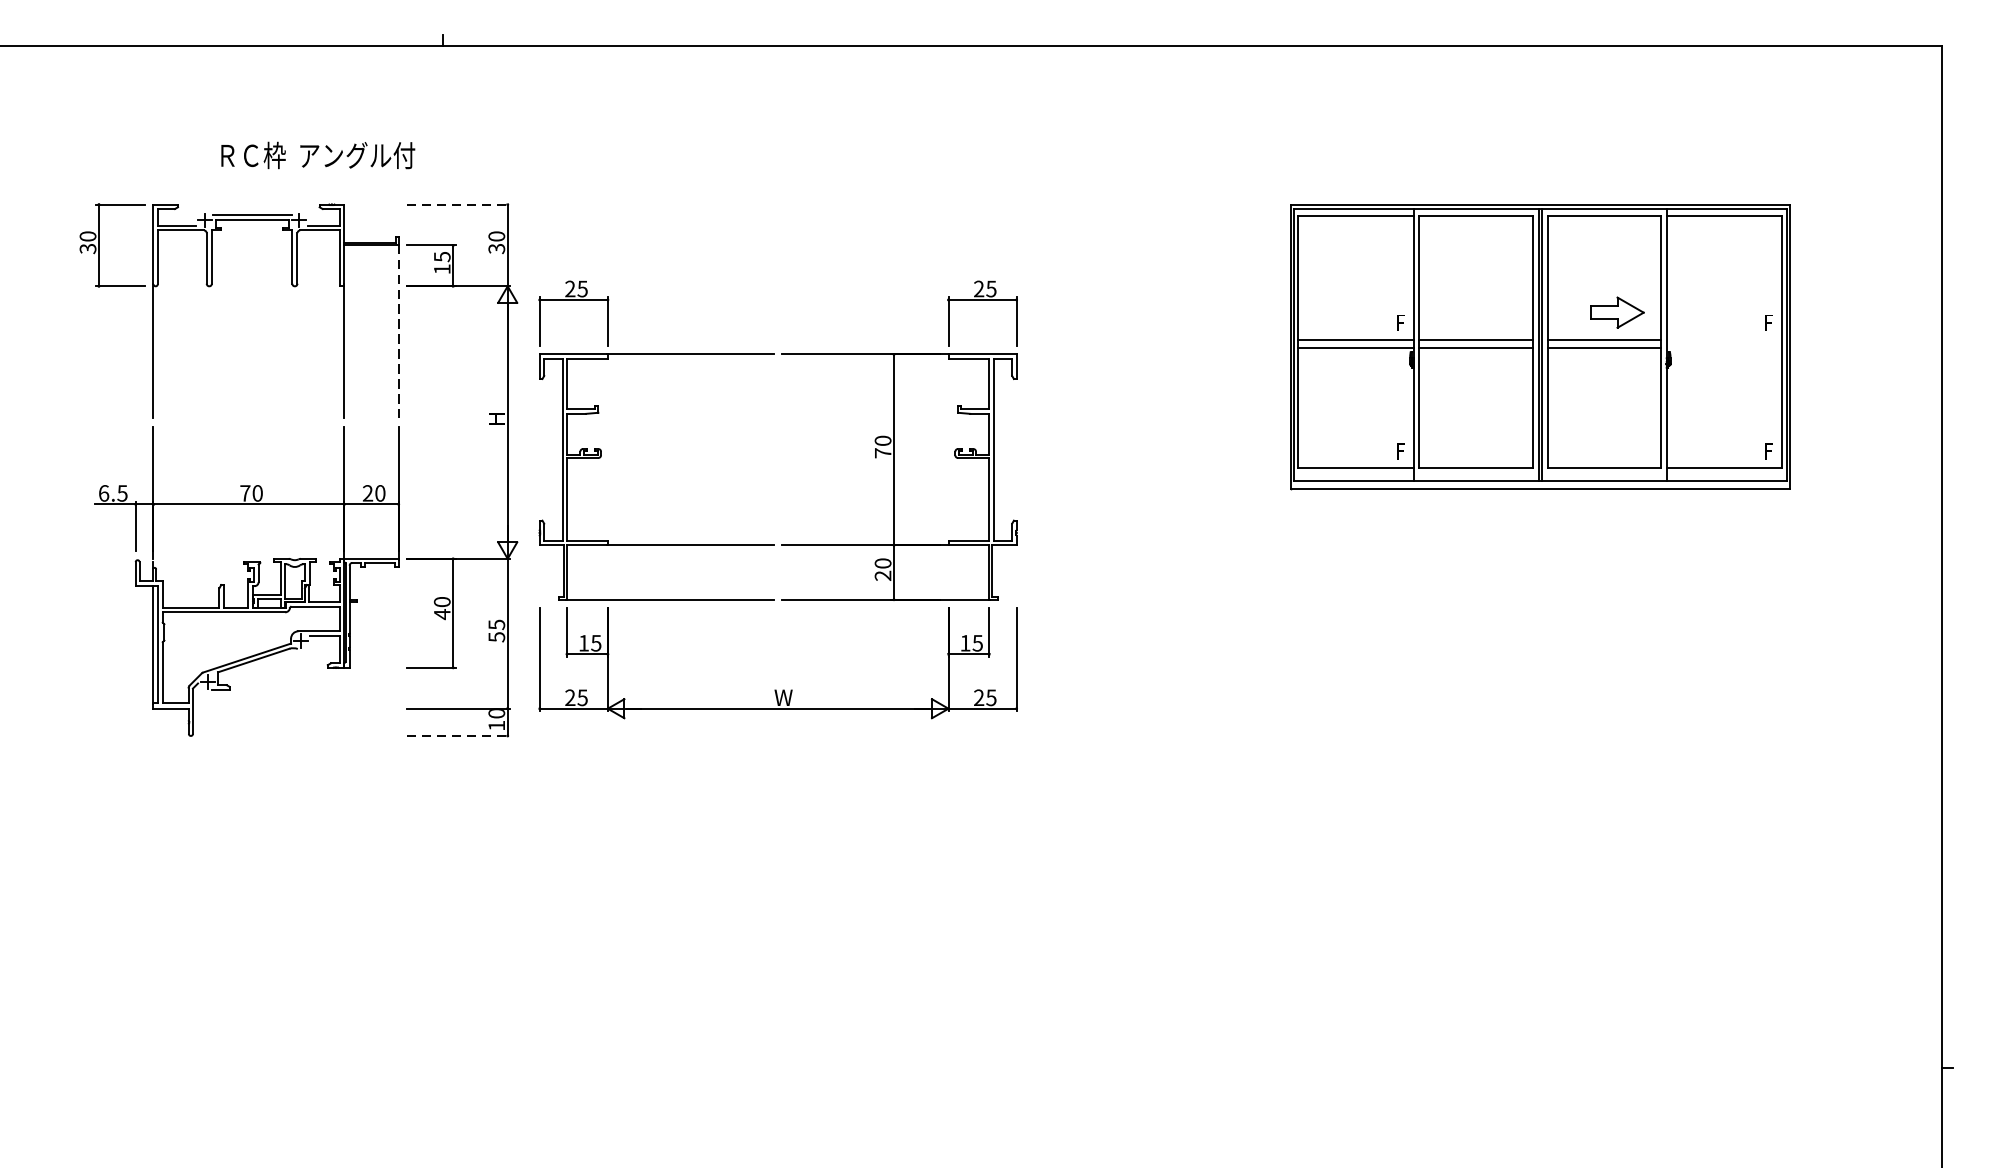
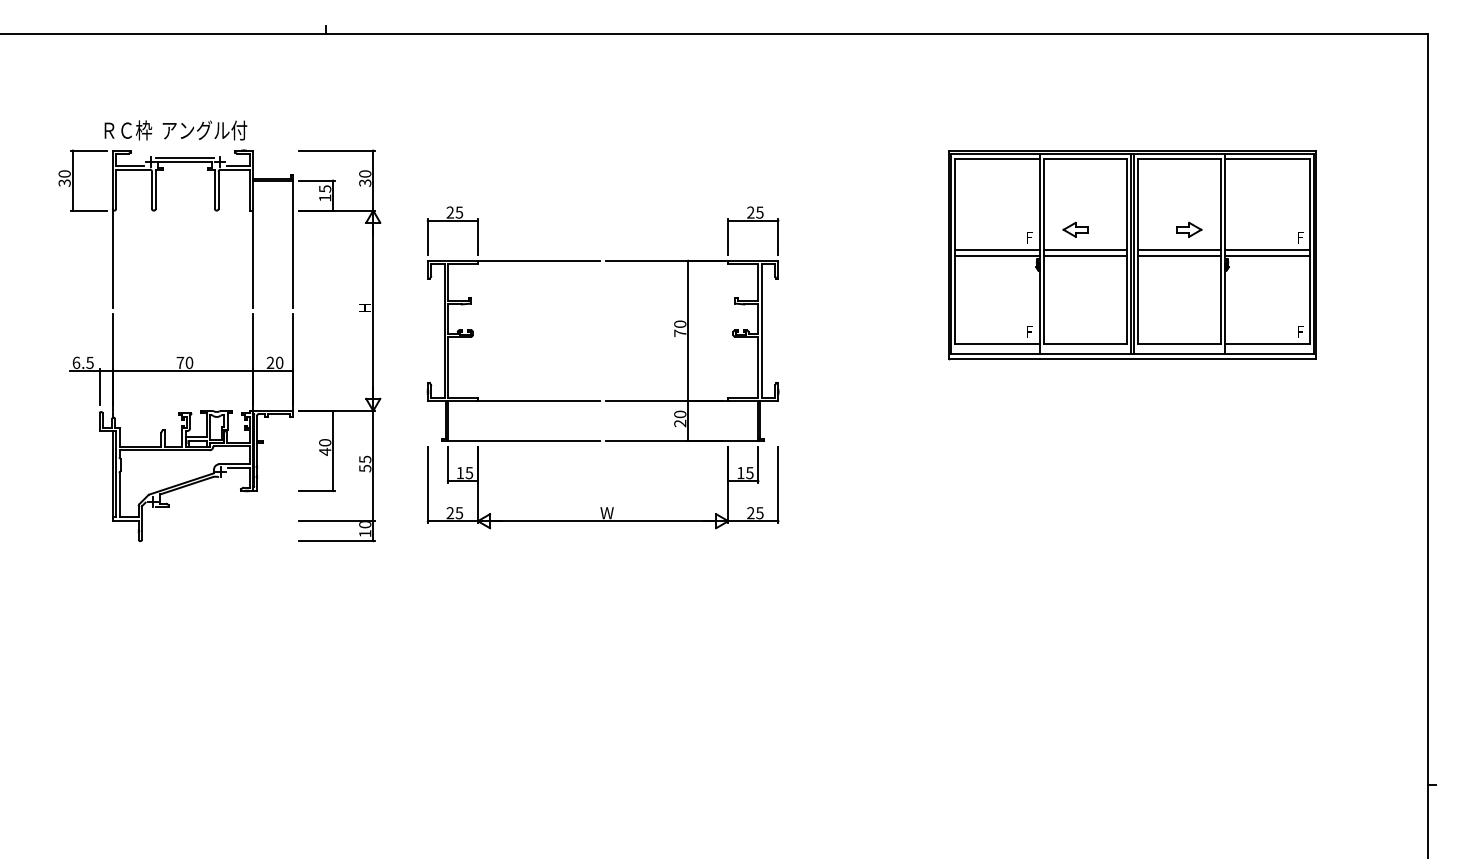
text: (317, 155) -> (175, 130), moved
line: (459, 204) -> (337, 150), dashed -> solid
part: (1462, 311) -> (1075, 229), added
part: (1617, 311) -> (1189, 229), size x0.62
line: (399, 331) -> (293, 243), dashed -> solid
line: (1723, 339) -> (1267, 249), added
line: (1723, 347) -> (1267, 255), added
part: (774, 544) -> (600, 400), moved
line: (459, 736) -> (337, 541), dashed -> solid

